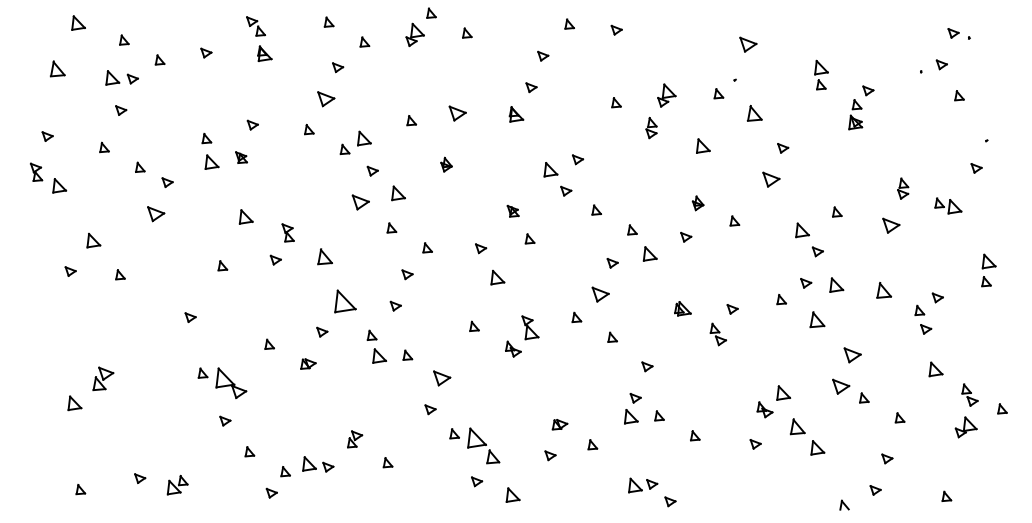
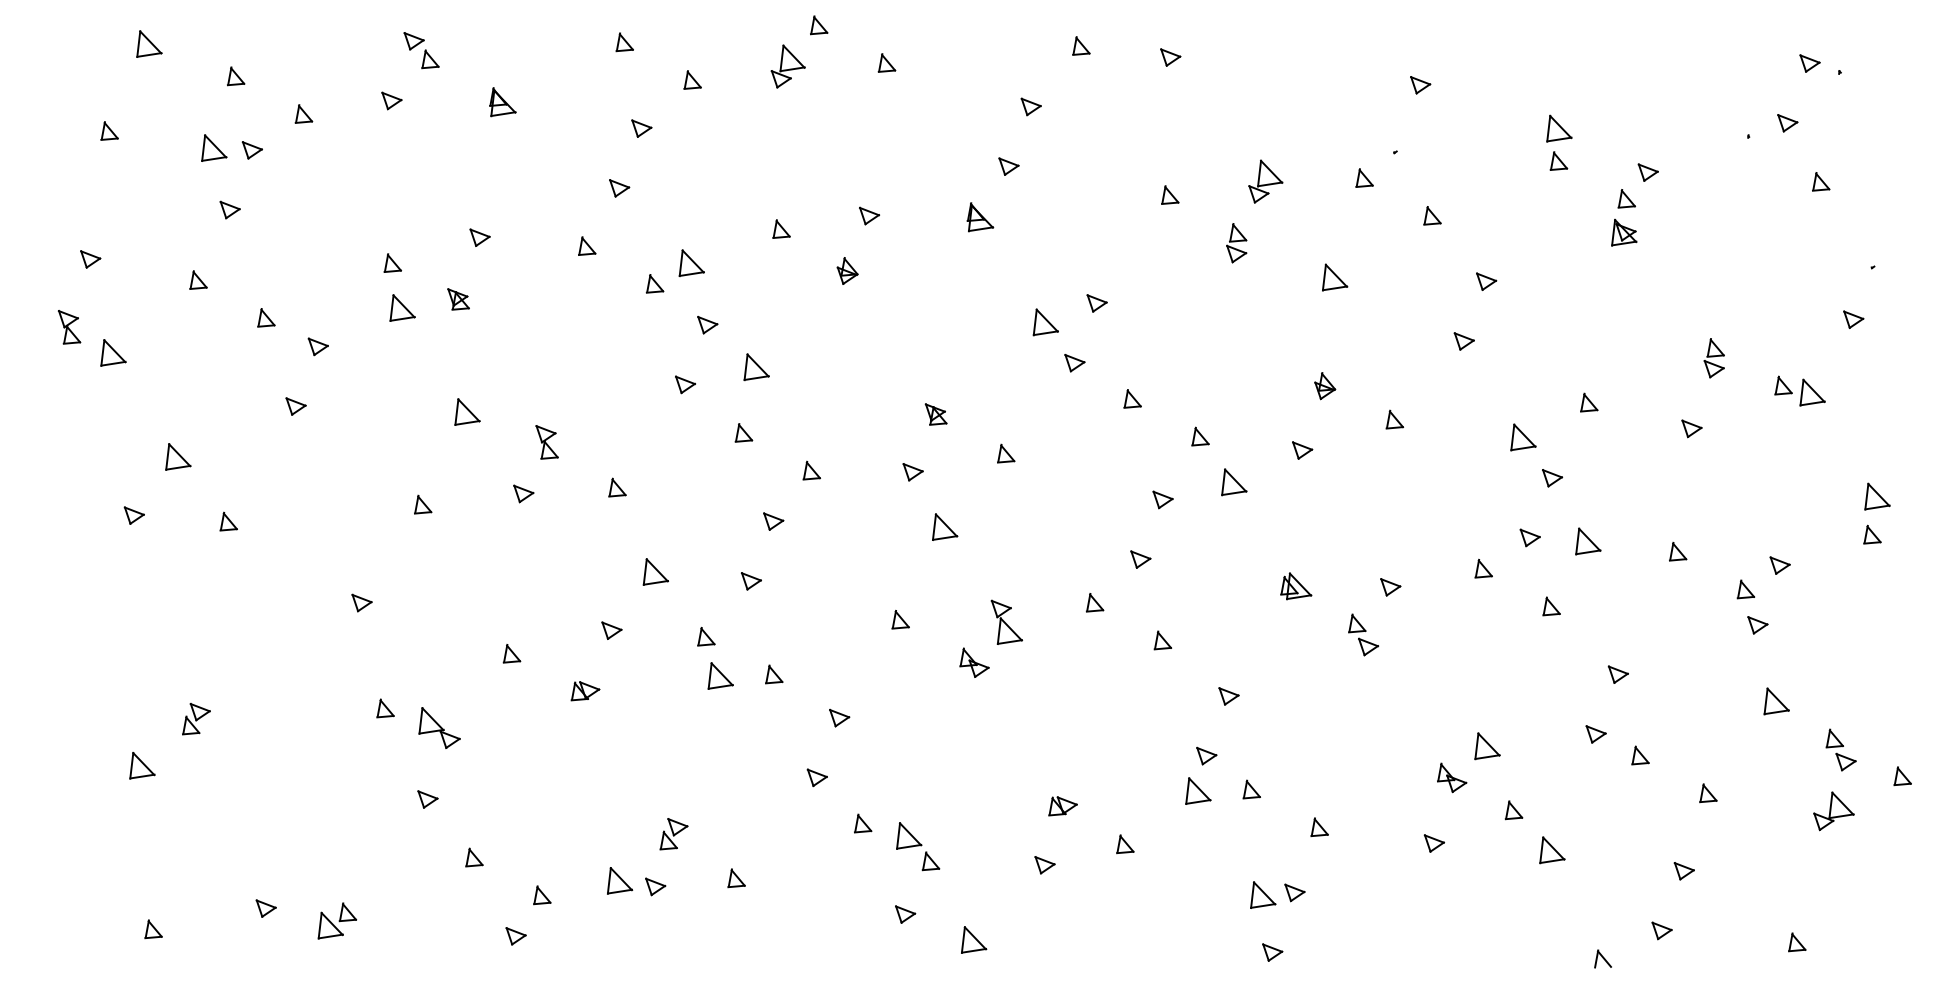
part: (255, 26) -> (420, 50), moved
part: (748, 44) -> (1420, 84), size x0.62
part: (57, 68) -> (109, 130), size x0.62
part: (326, 98) -> (619, 187), size x0.62
part: (458, 113) -> (870, 215), size x0.62
part: (754, 113) -> (1432, 215), size x0.62
part: (446, 164) -> (847, 270), moved
part: (771, 179) -> (1464, 340), size x0.62
part: (361, 202) -> (686, 384), size x0.62
part: (512, 210) -> (934, 412), moved
part: (155, 213) -> (295, 405), size x0.62
part: (891, 225) -> (1692, 428), size x0.62
part: (325, 256) -> (617, 487), size x0.62
part: (883, 290) -> (1676, 551), size x0.62
part: (601, 294) -> (1141, 559), size x0.62
part: (345, 300) -> (655, 570), size x0.62
part: (817, 318) -> (1551, 604), size x0.62
part: (852, 355) -> (1618, 674), size x0.62
part: (442, 377) -> (840, 716), size x0.62
part: (103, 378) -> (196, 718), size x0.71
part: (231, 383) -> (439, 728), size x0.71
part: (840, 386) -> (1595, 733), size x0.62
part: (797, 426) -> (1513, 809), size x0.62
part: (483, 445) -> (917, 845), size x0.71
part: (318, 464) -> (636, 881), moved
part: (643, 485) -> (1278, 895), moved

